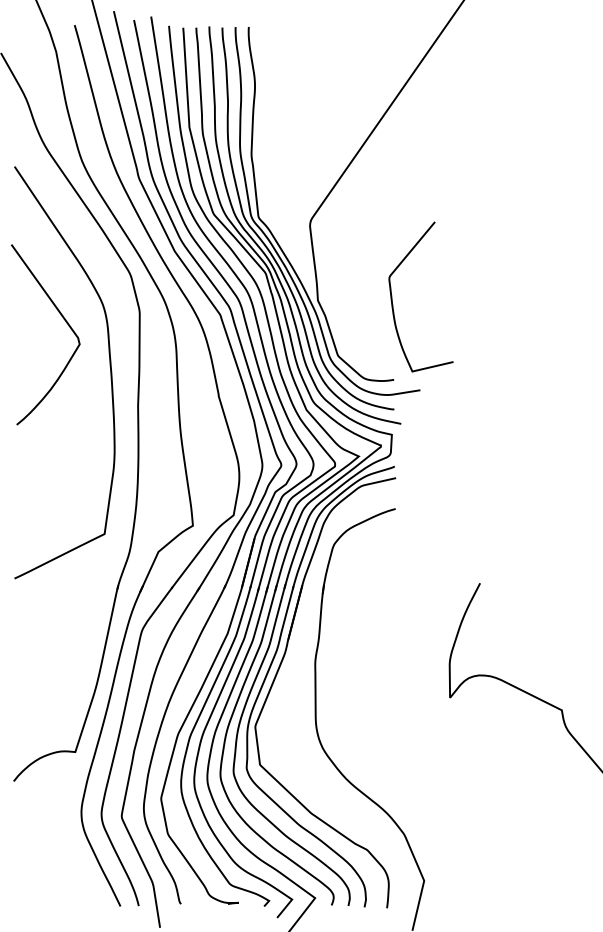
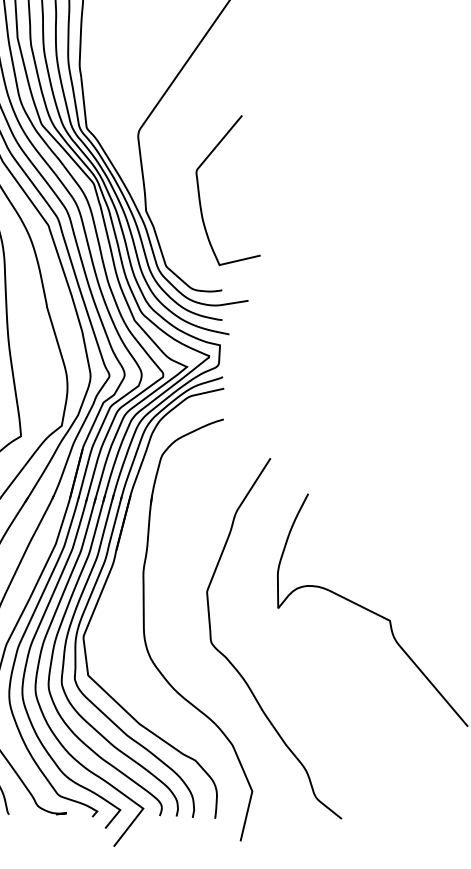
curve: (392, 296) -> (199, 190), moved
curve: (407, 756) -> (235, 667), added

